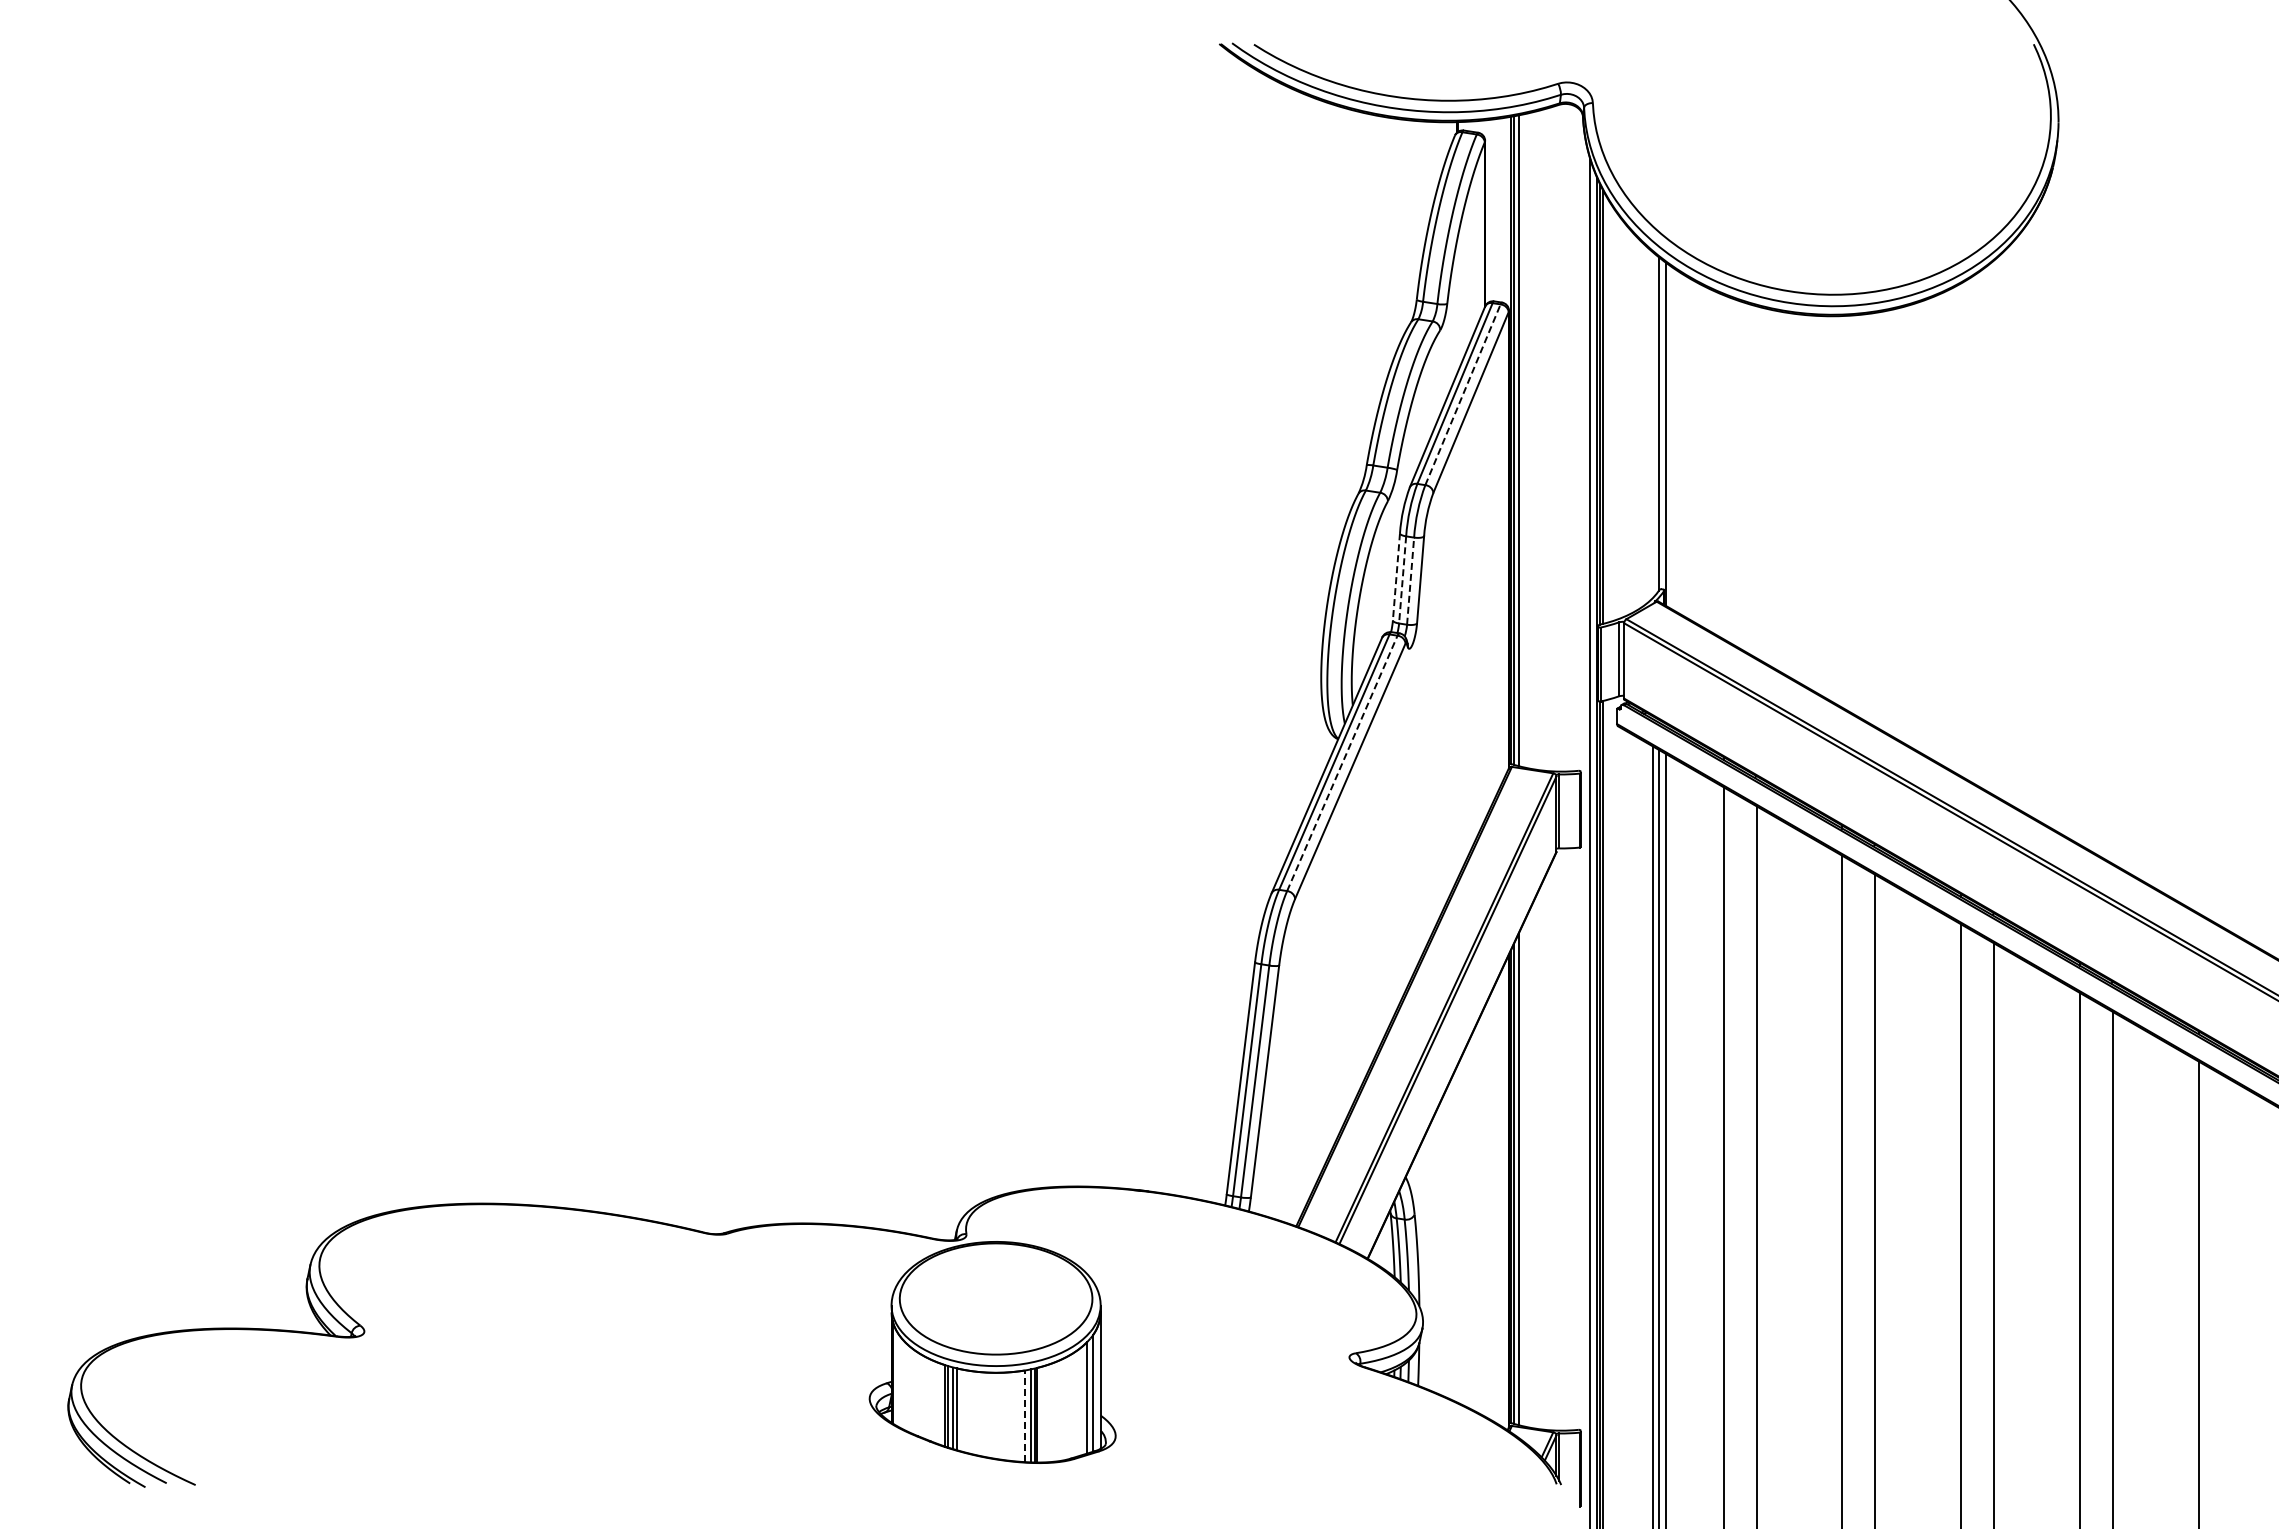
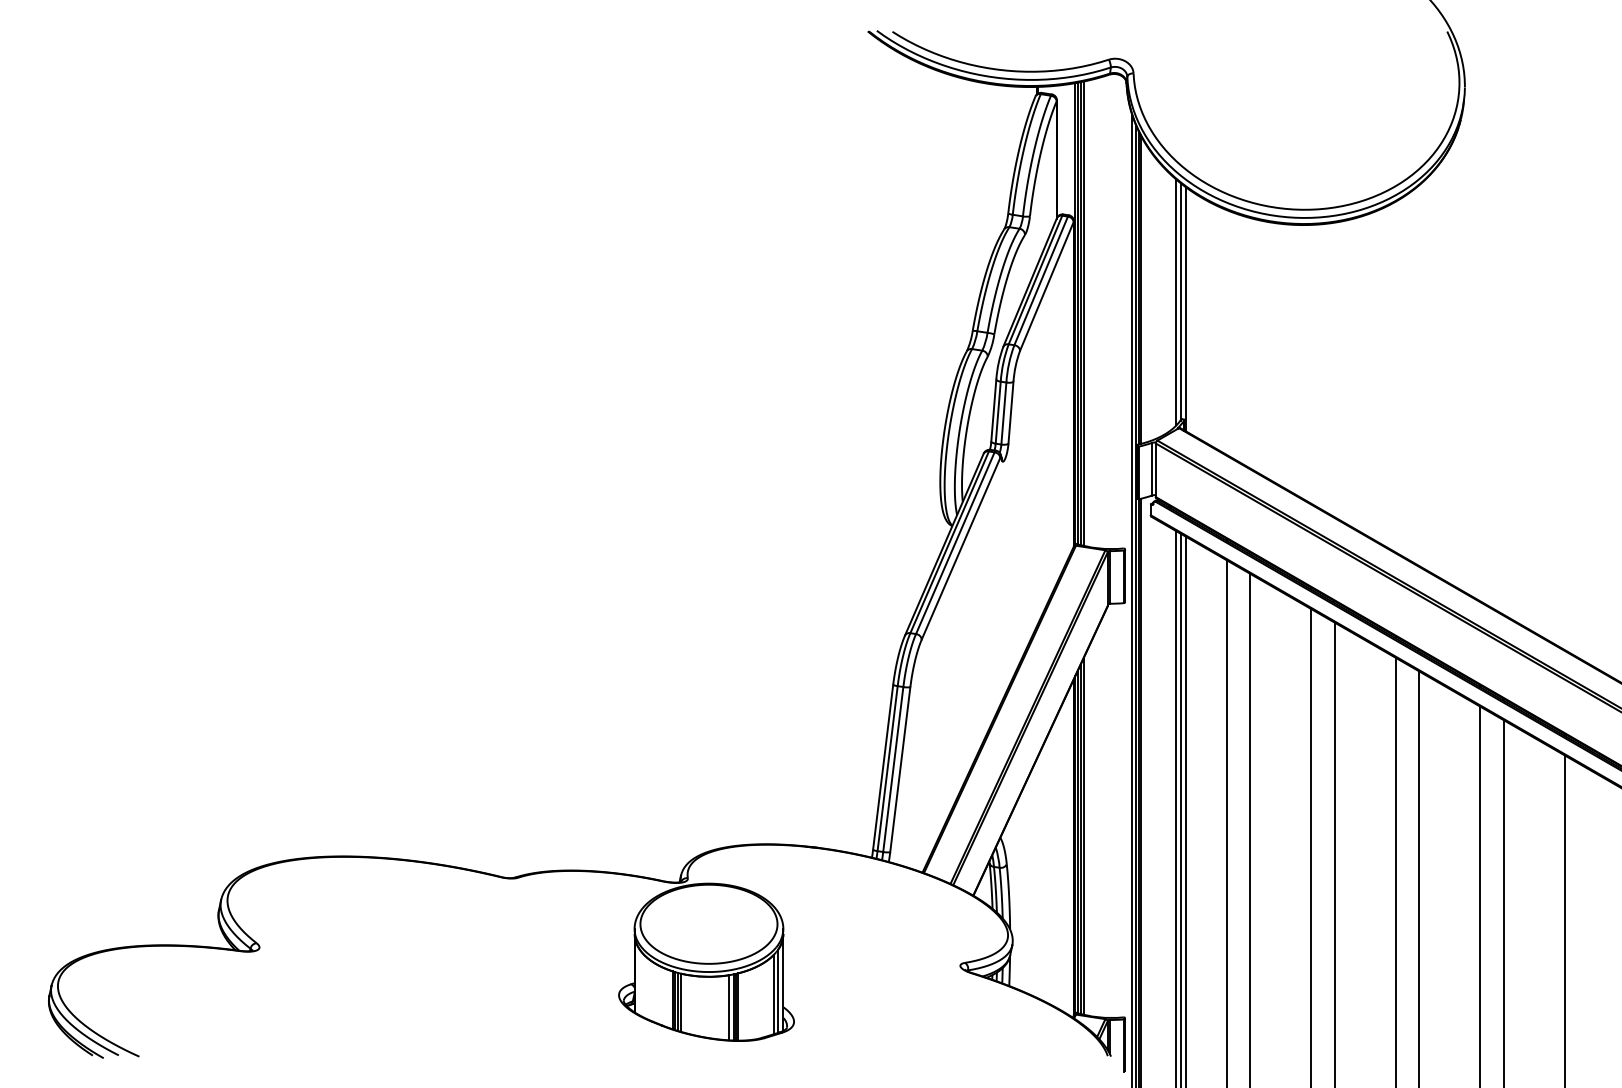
line: (1462, 394) -> (1040, 280), dashed -> solid
line: (1653, 424) -> (1176, 302), added
line: (1522, 440) -> (1083, 313), added
line: (1396, 576) -> (993, 410), dashed -> solid
line: (1402, 579) -> (998, 412), dashed -> solid
line: (1410, 581) -> (1003, 413), dashed -> solid
line: (1342, 762) -> (955, 542), dashed -> solid
line: (1522, 1175) -> (1083, 836), added
line: (1024, 1416) -> (729, 1007), dashed -> solid

